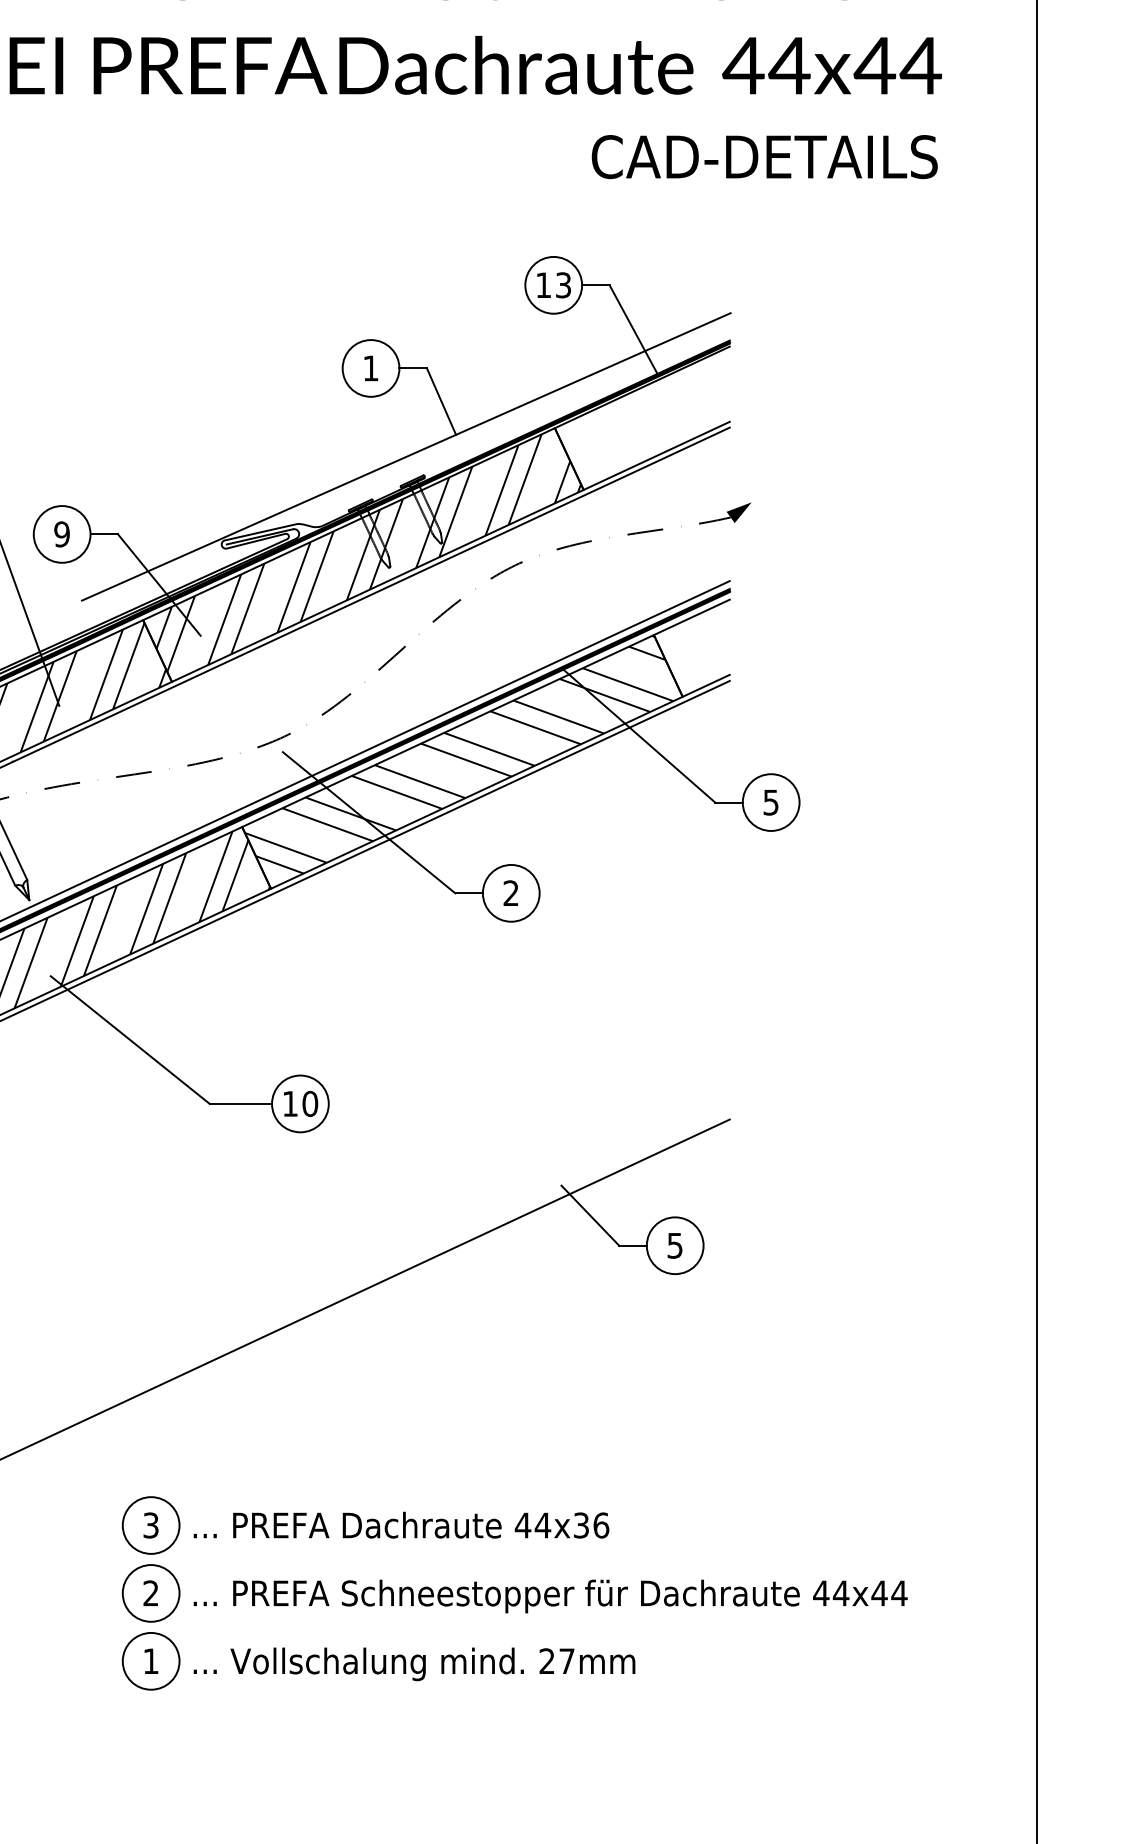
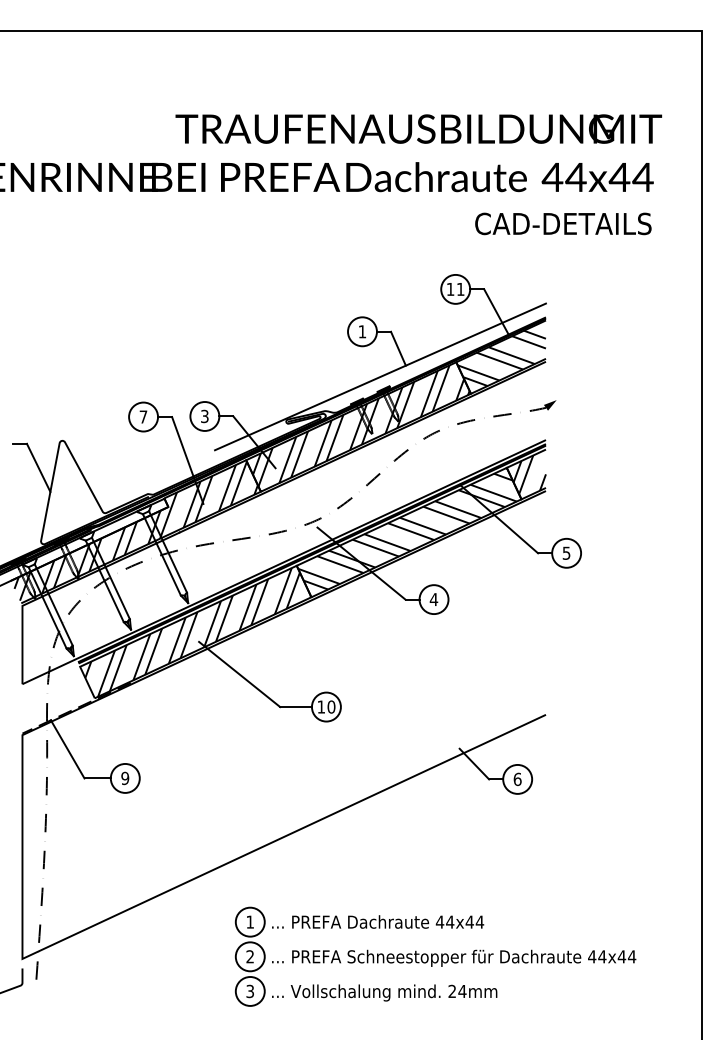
text: (563, 283) -> (460, 288), 13 -> 11
hatch: (643, 420) -> (501, 358), added
text: (61, 532) -> (204, 415), 9 -> 3
hatch: (698, 648) -> (529, 474), added
text: (510, 893) -> (433, 599), 2 -> 4
text: (674, 1245) -> (517, 779), 5 -> 6
text: (149, 1524) -> (249, 921), 3 -> 1
text: (590, 1524) -> (474, 921), 44x36 -> 44x44
text: (149, 1661) -> (249, 991), 1 -> 3
text: (567, 1661) -> (462, 991), 27mm -> 24mm

